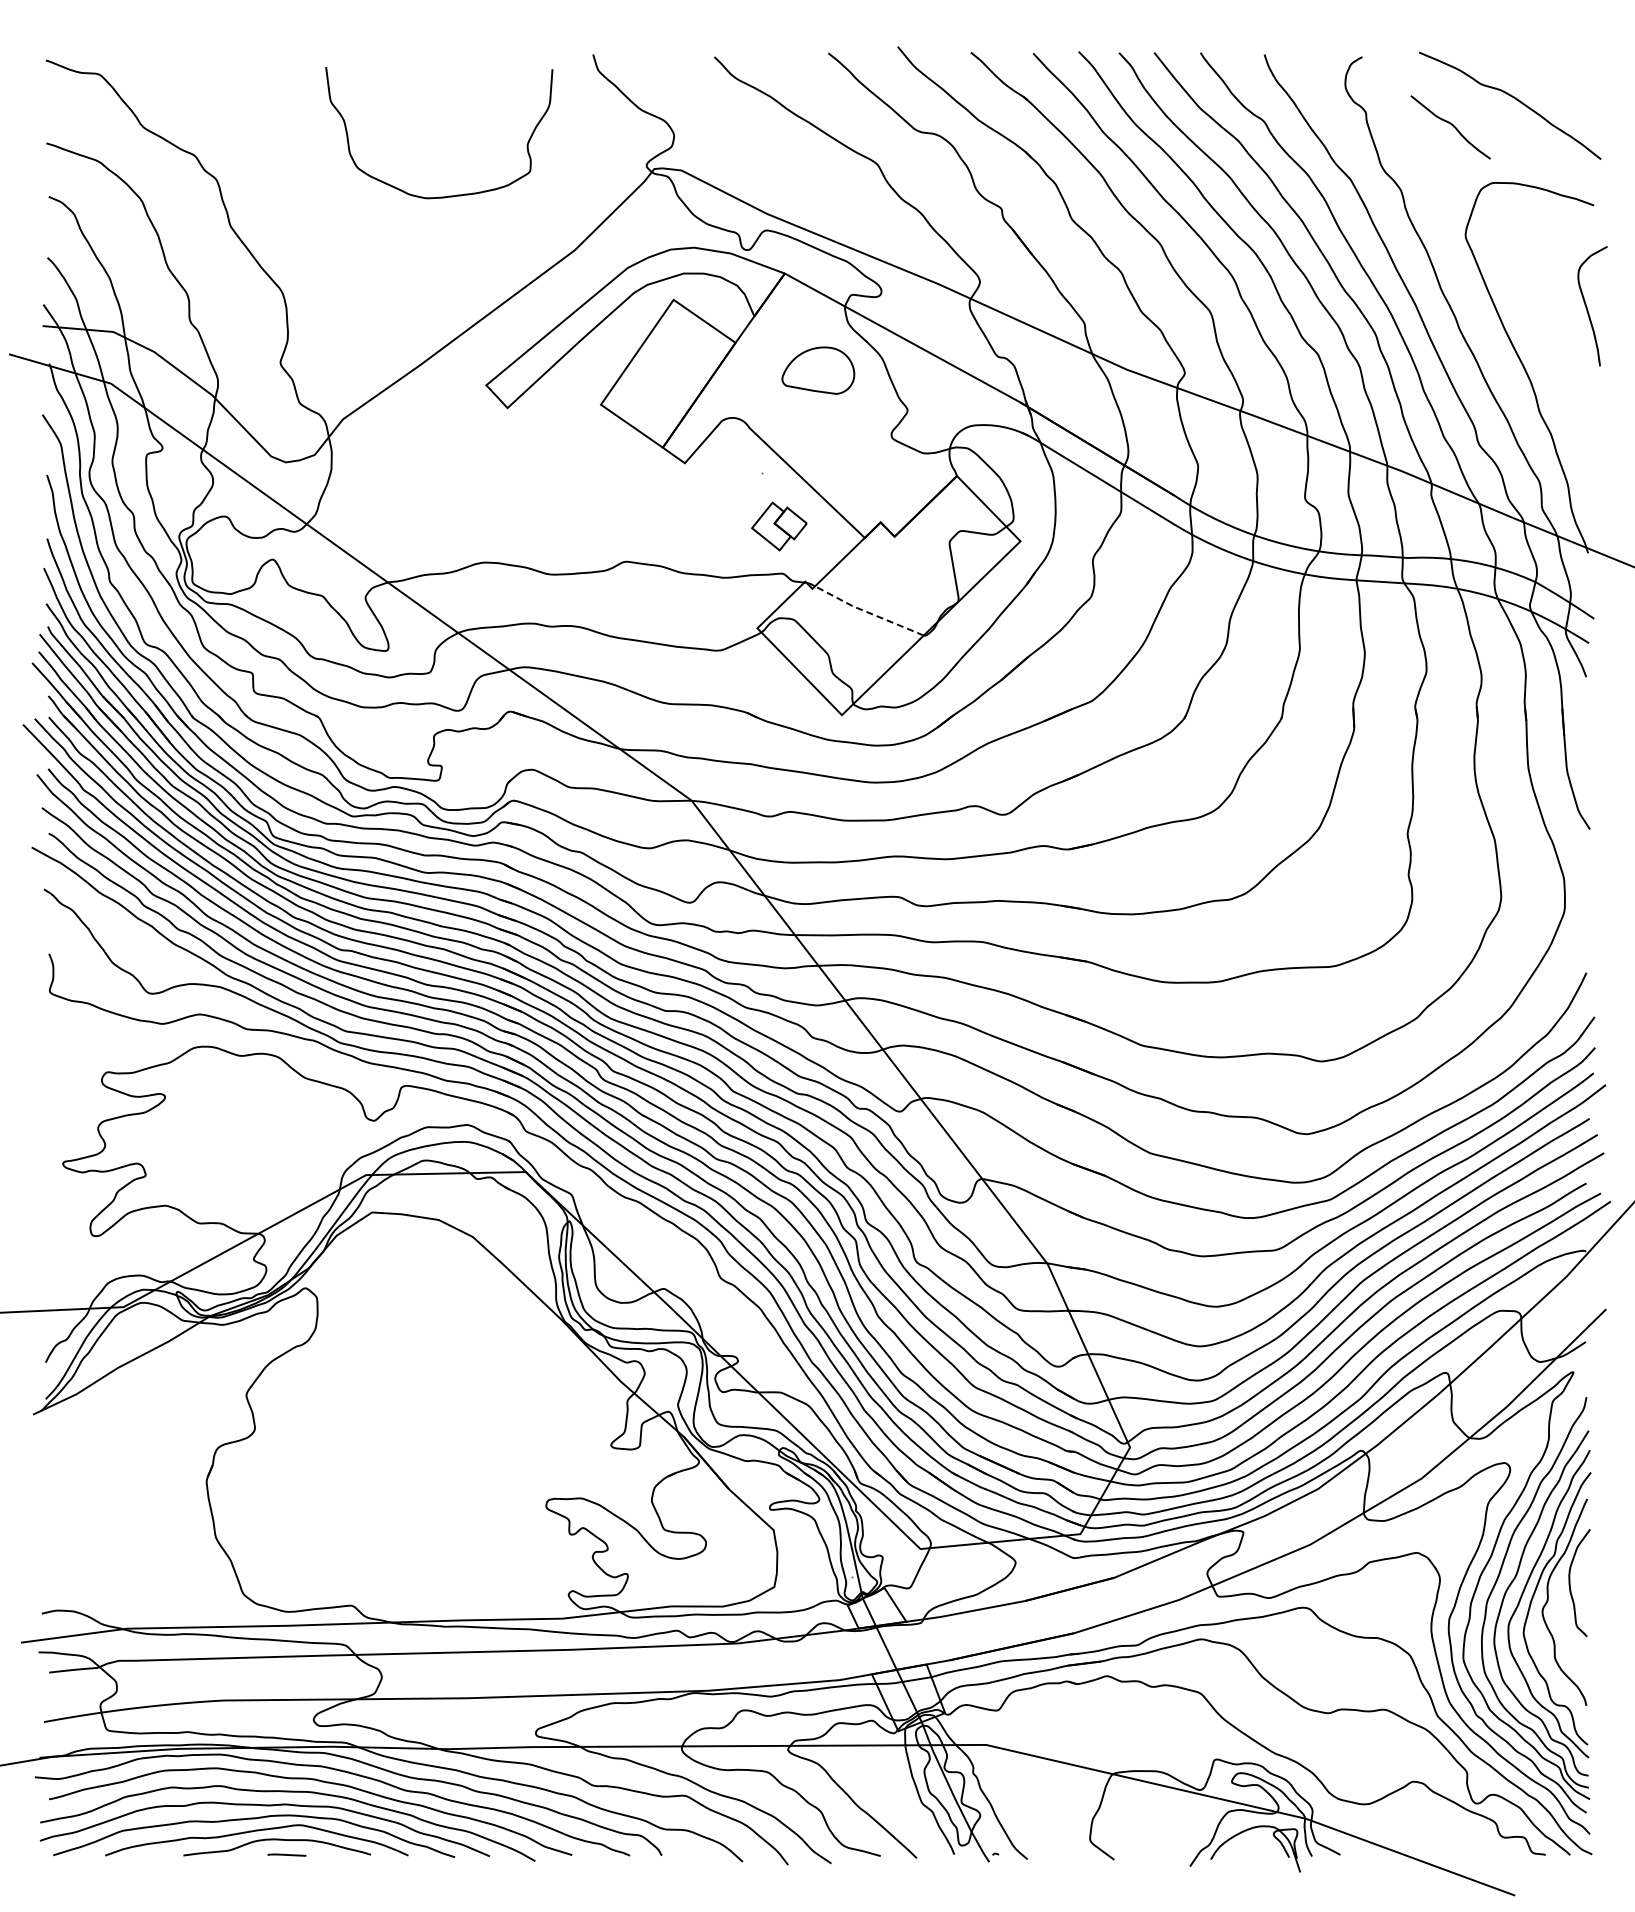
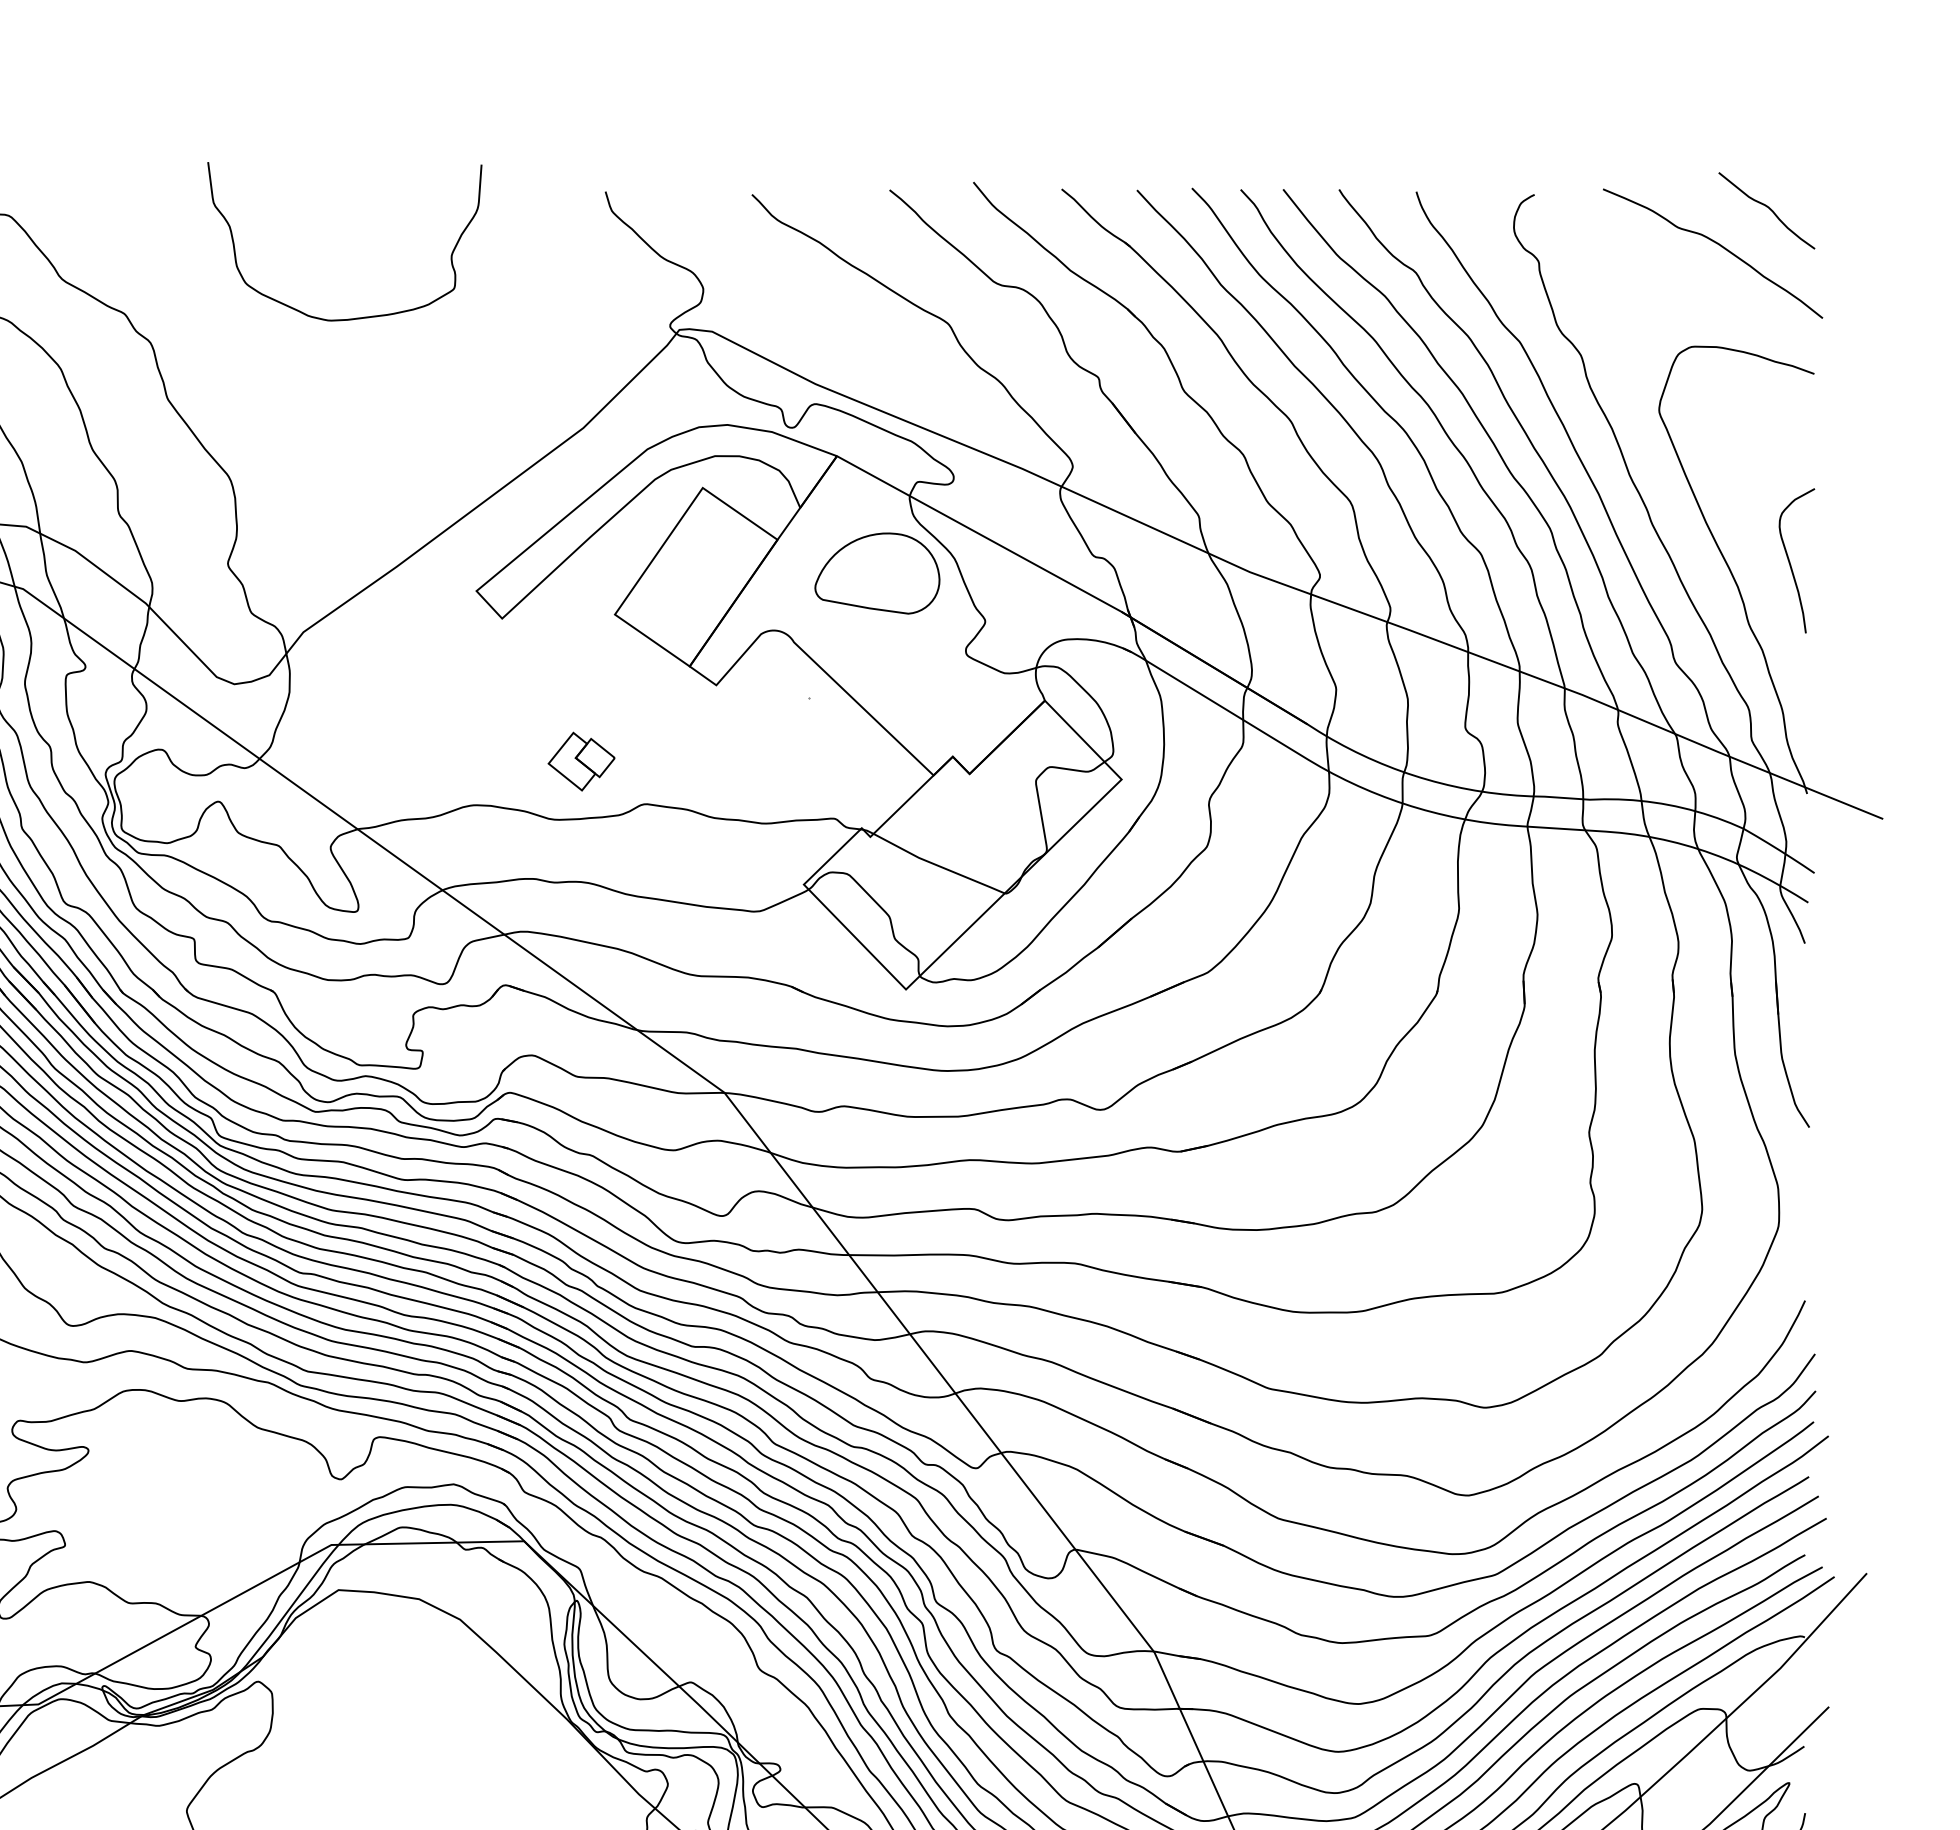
curve: (1451, 125) -> (1767, 208), moved
curve: (448, 195) -> (355, 317), moved
curve: (1587, 306) -> (1790, 561), moved
part: (818, 370) -> (877, 573), size x1.43
part: (779, 526) -> (581, 761), moved
line: (868, 612) -> (938, 865), dashed -> solid

